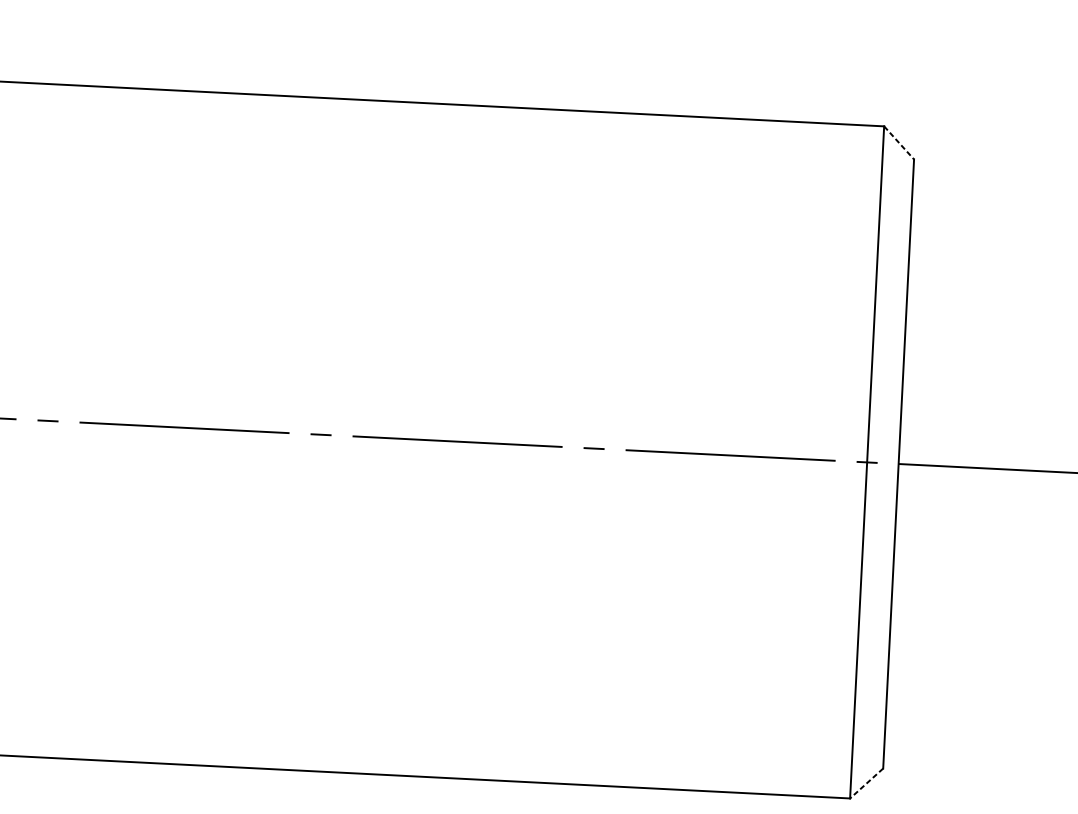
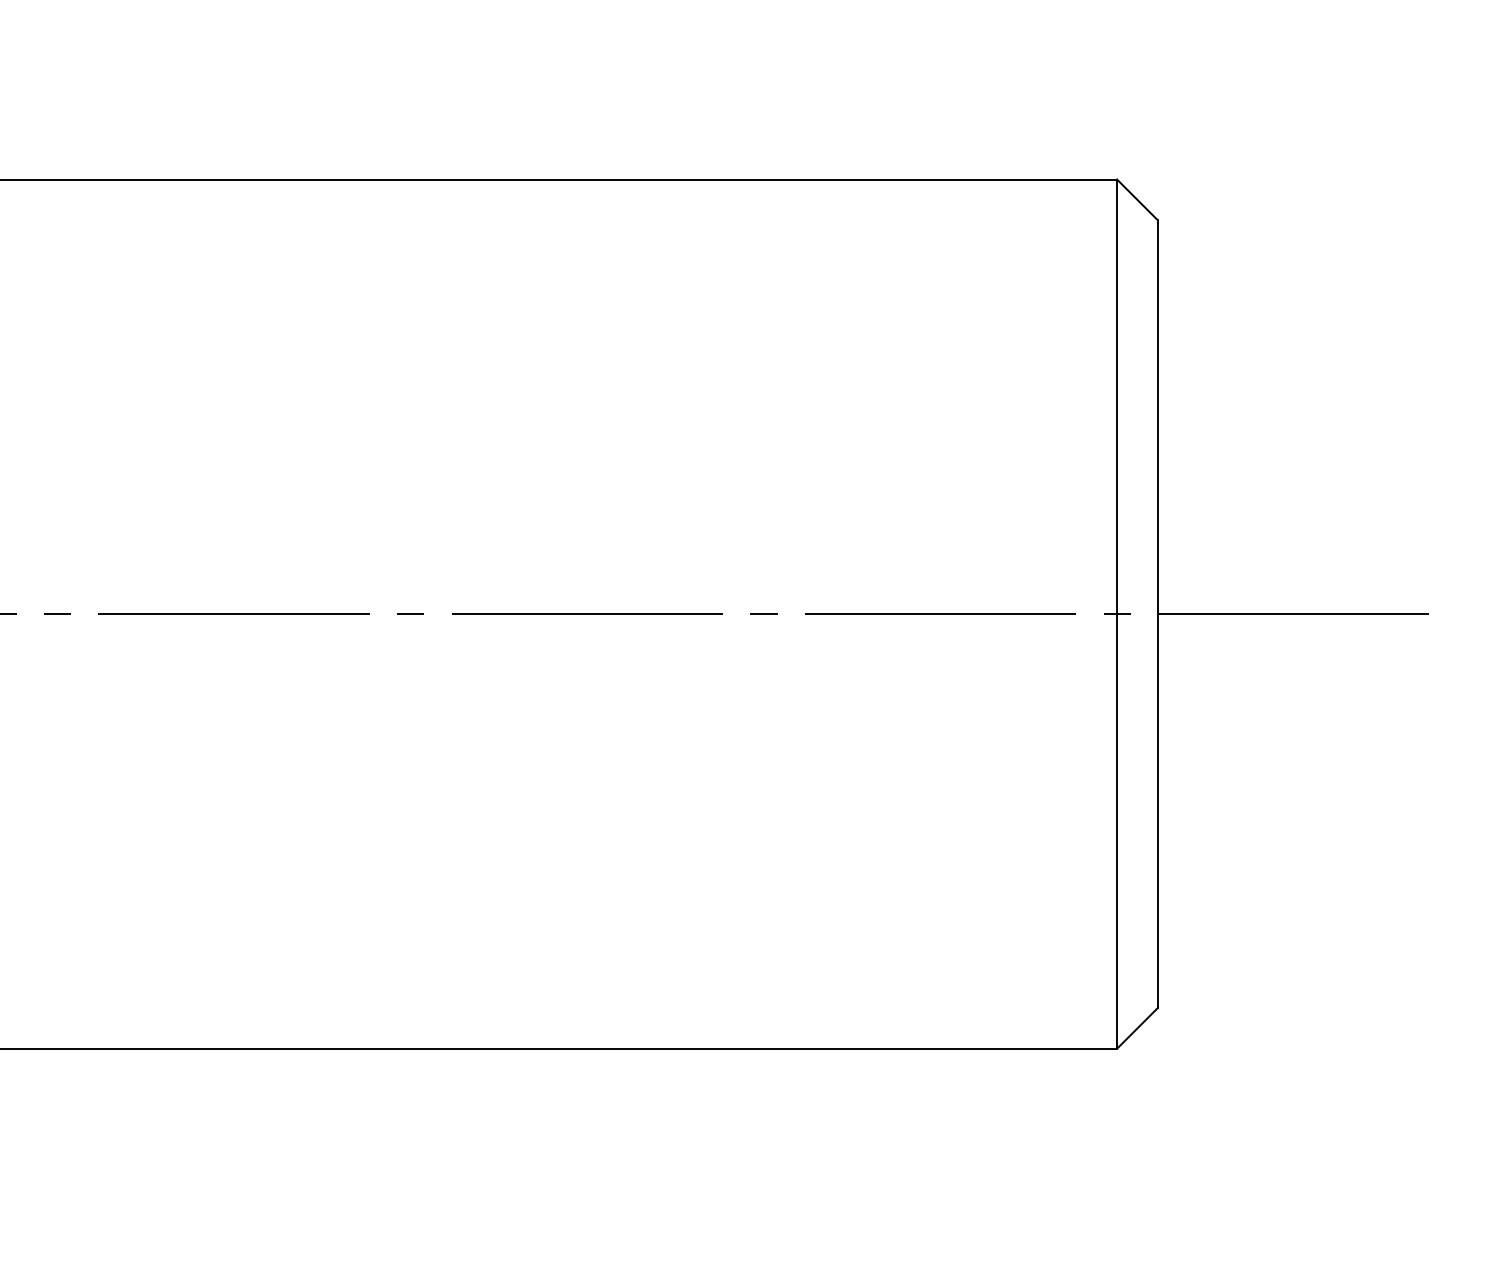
line: (899, 142) -> (1137, 199), dashed -> solid
line: (866, 783) -> (1137, 1028), dashed -> solid

